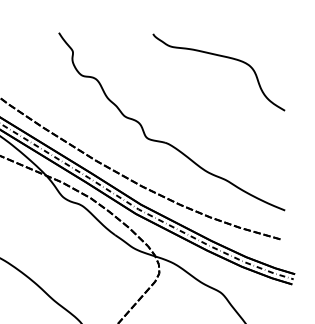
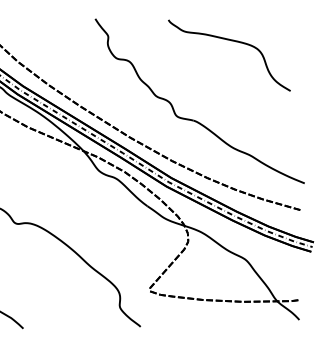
curve: (221, 57) -> (231, 41), moved

